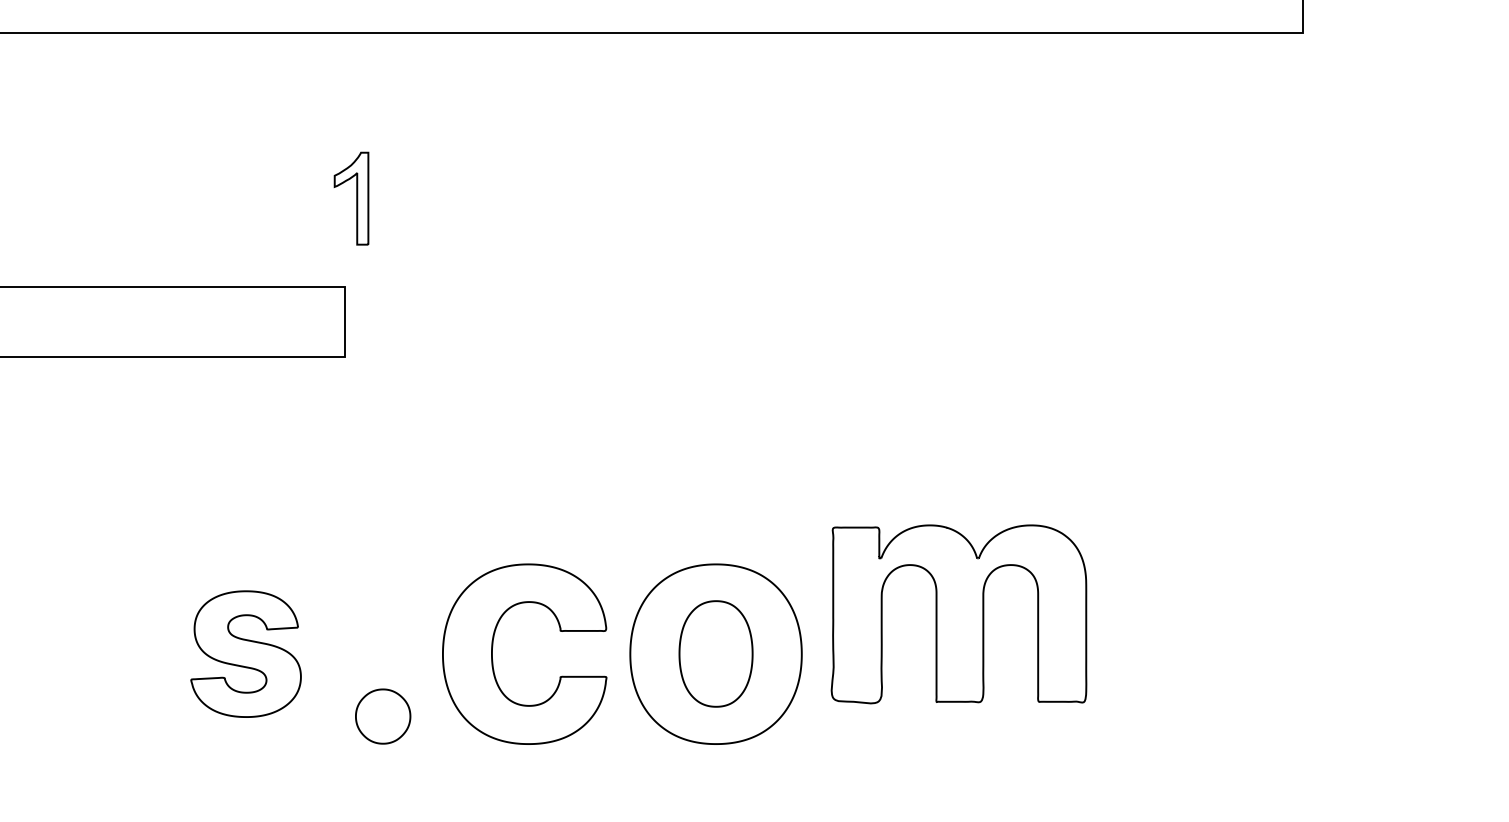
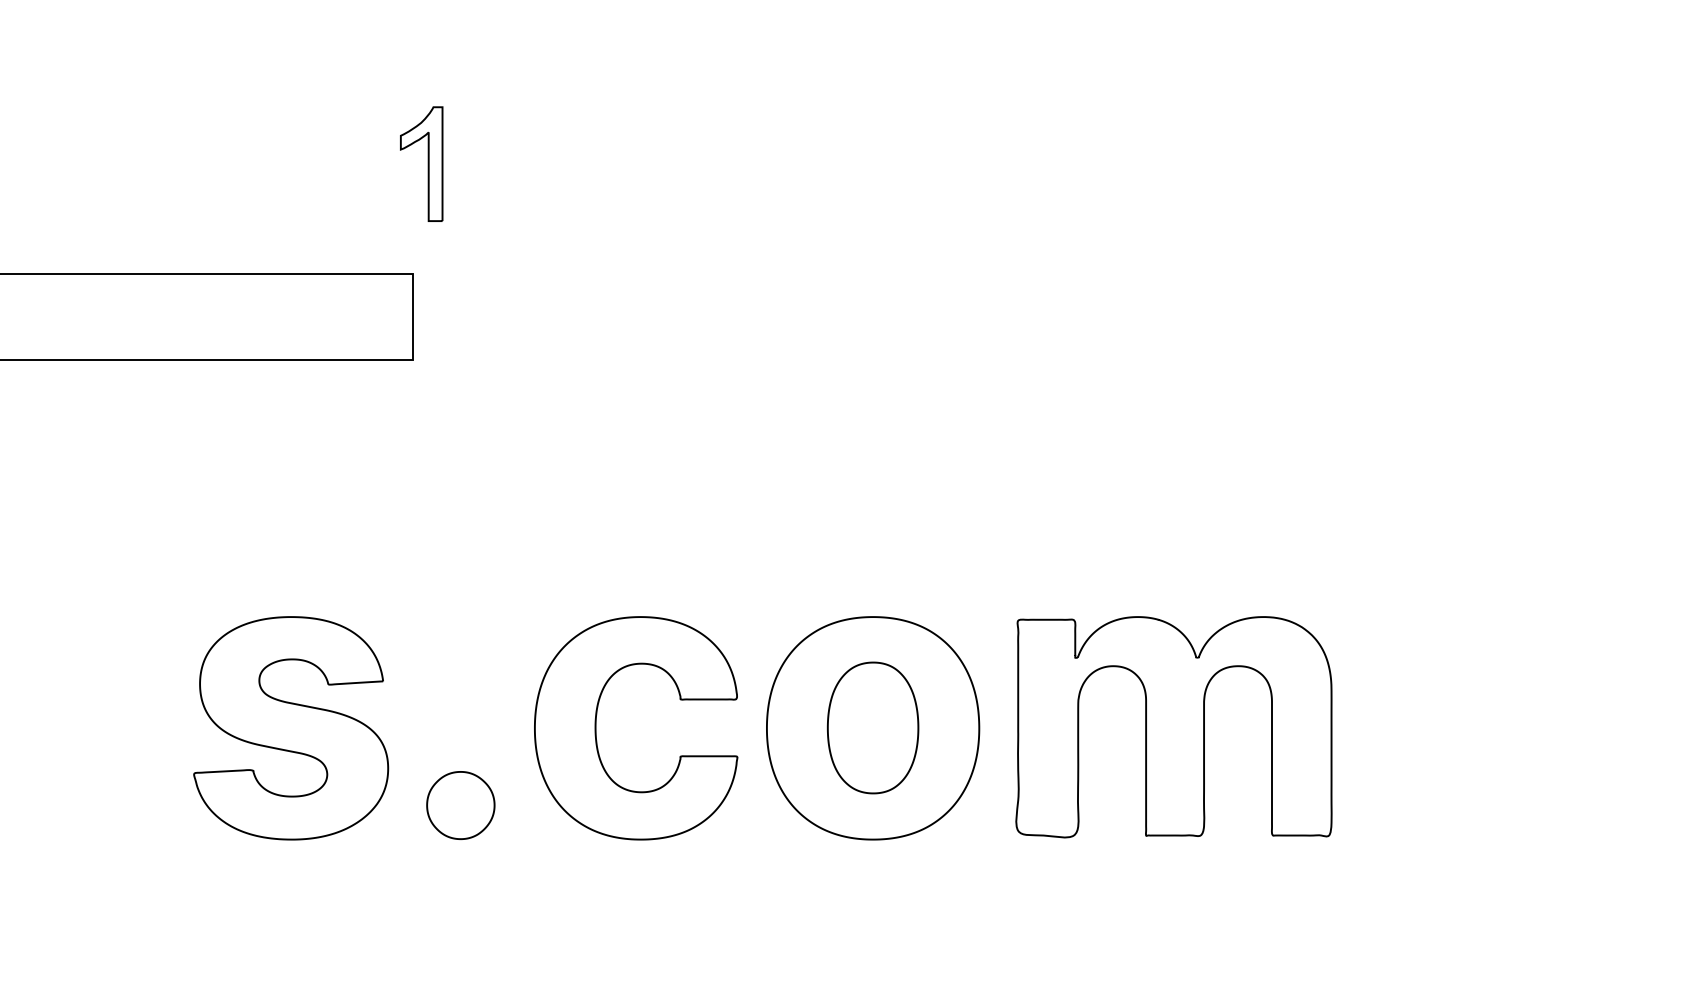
part: (958, 614) -> (1173, 727), moved
part: (245, 653) -> (290, 727), size x1.43

